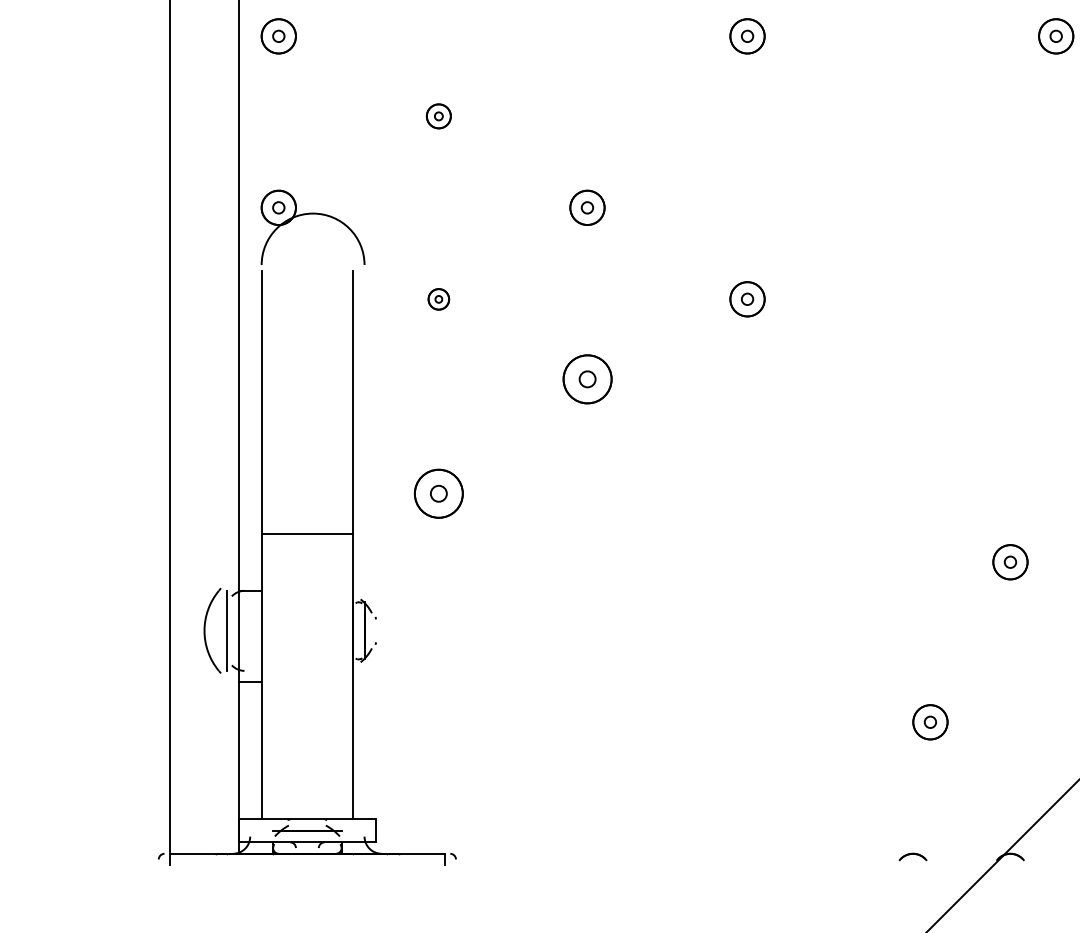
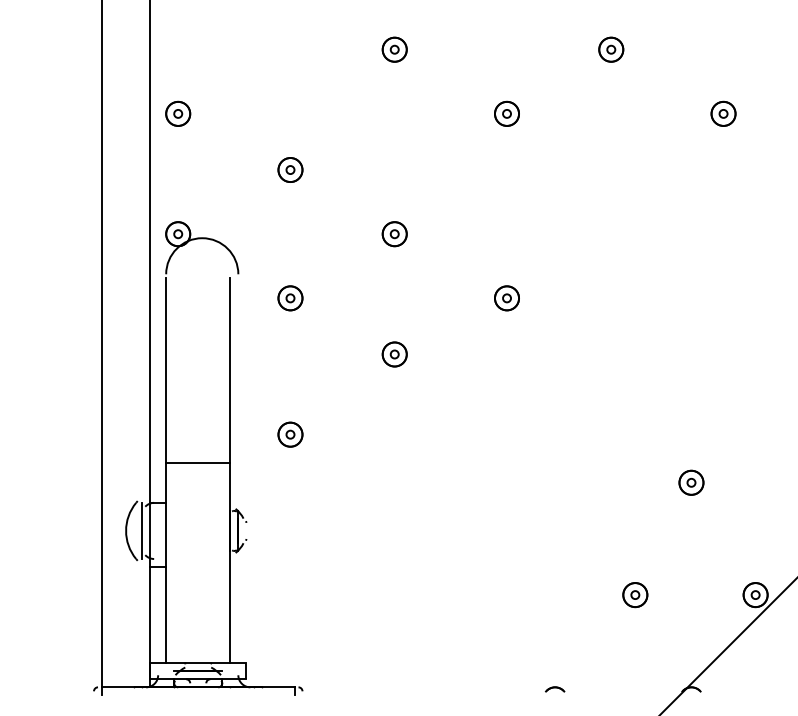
part: (438, 115) -> (290, 169), size x1.43
part: (438, 299) -> (290, 298), size x1.67
part: (587, 379) -> (394, 354), size x0.71
part: (438, 493) -> (290, 434), size x0.71
part: (913, 856) -> (555, 689), moved

